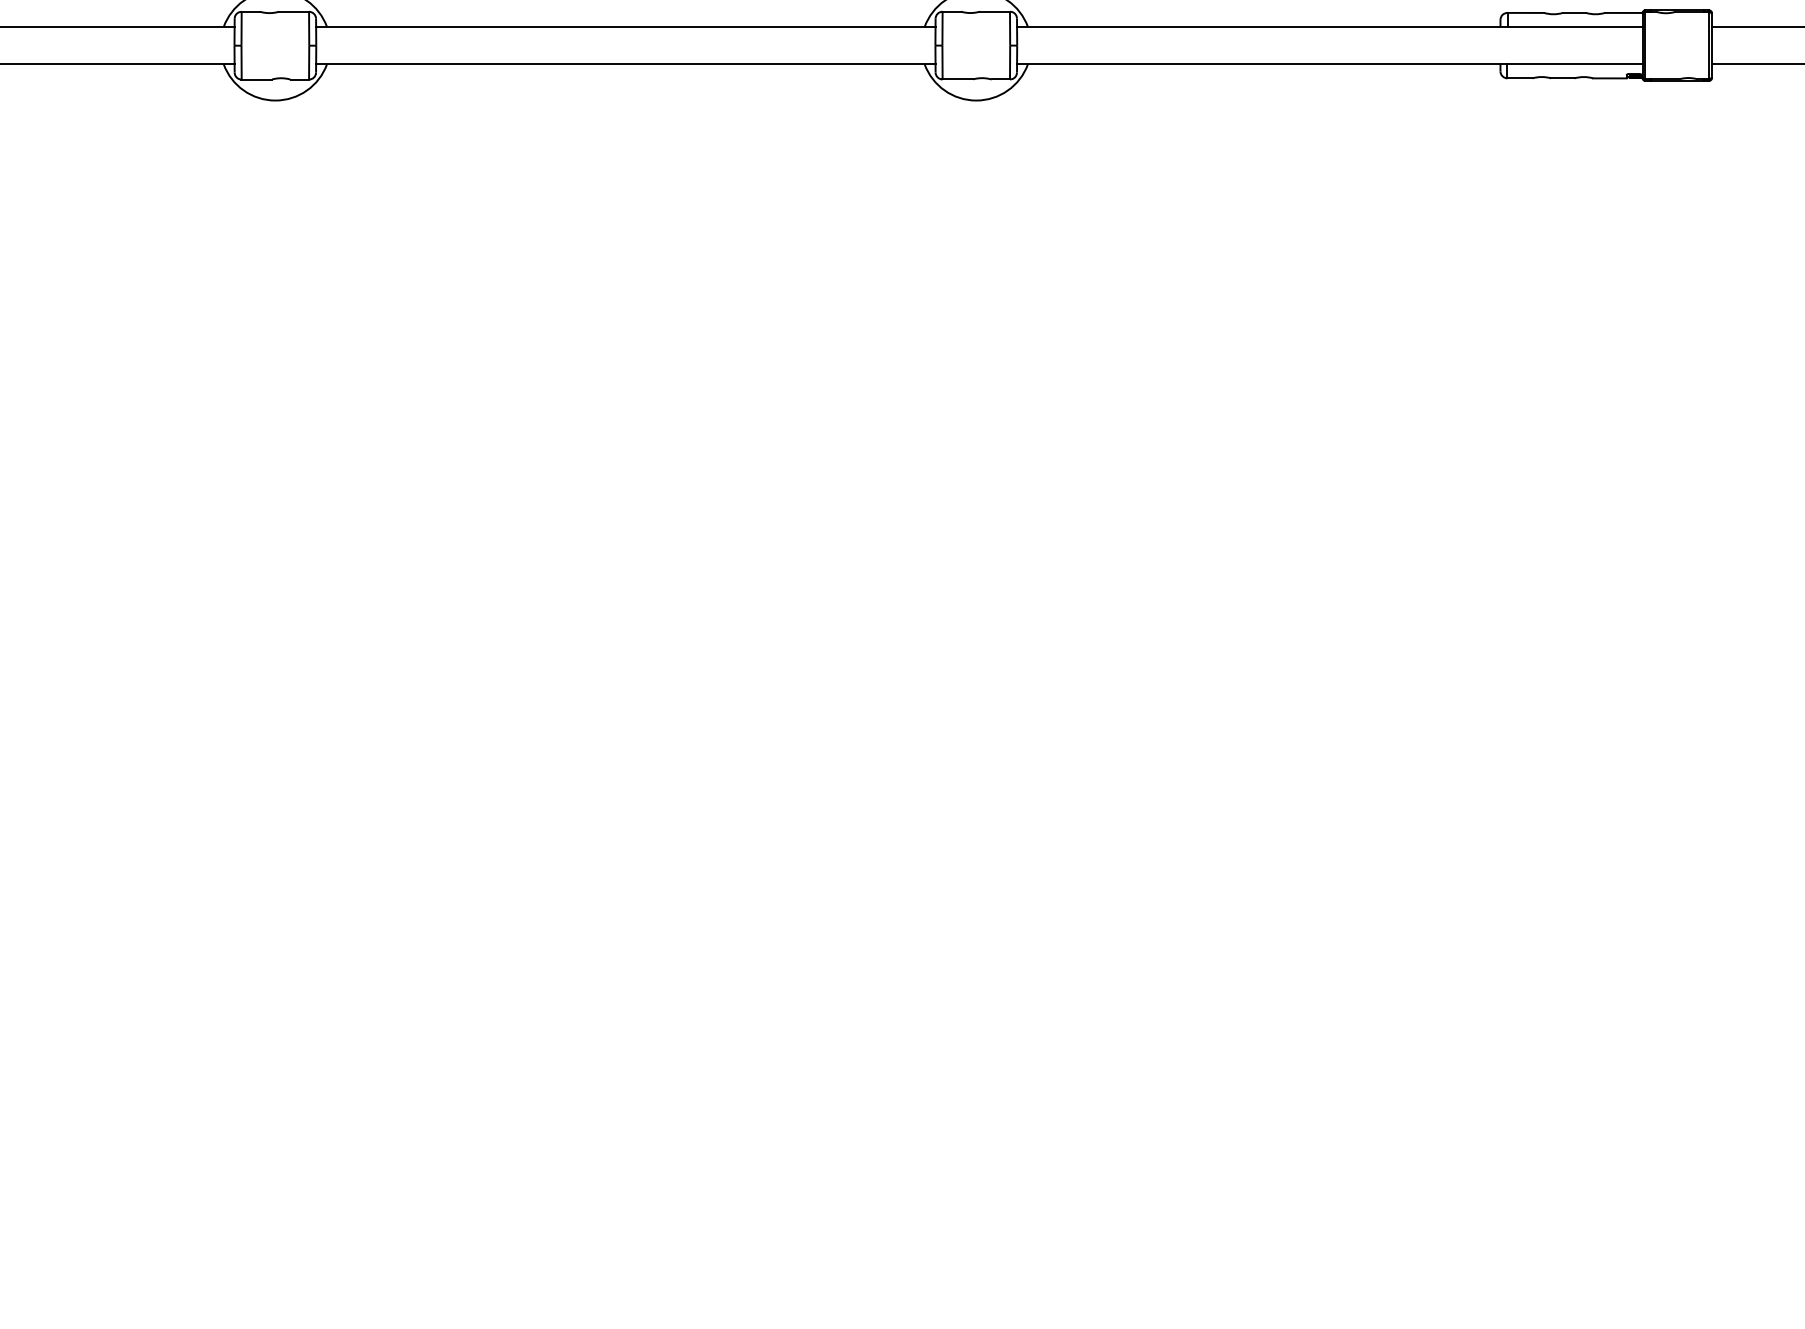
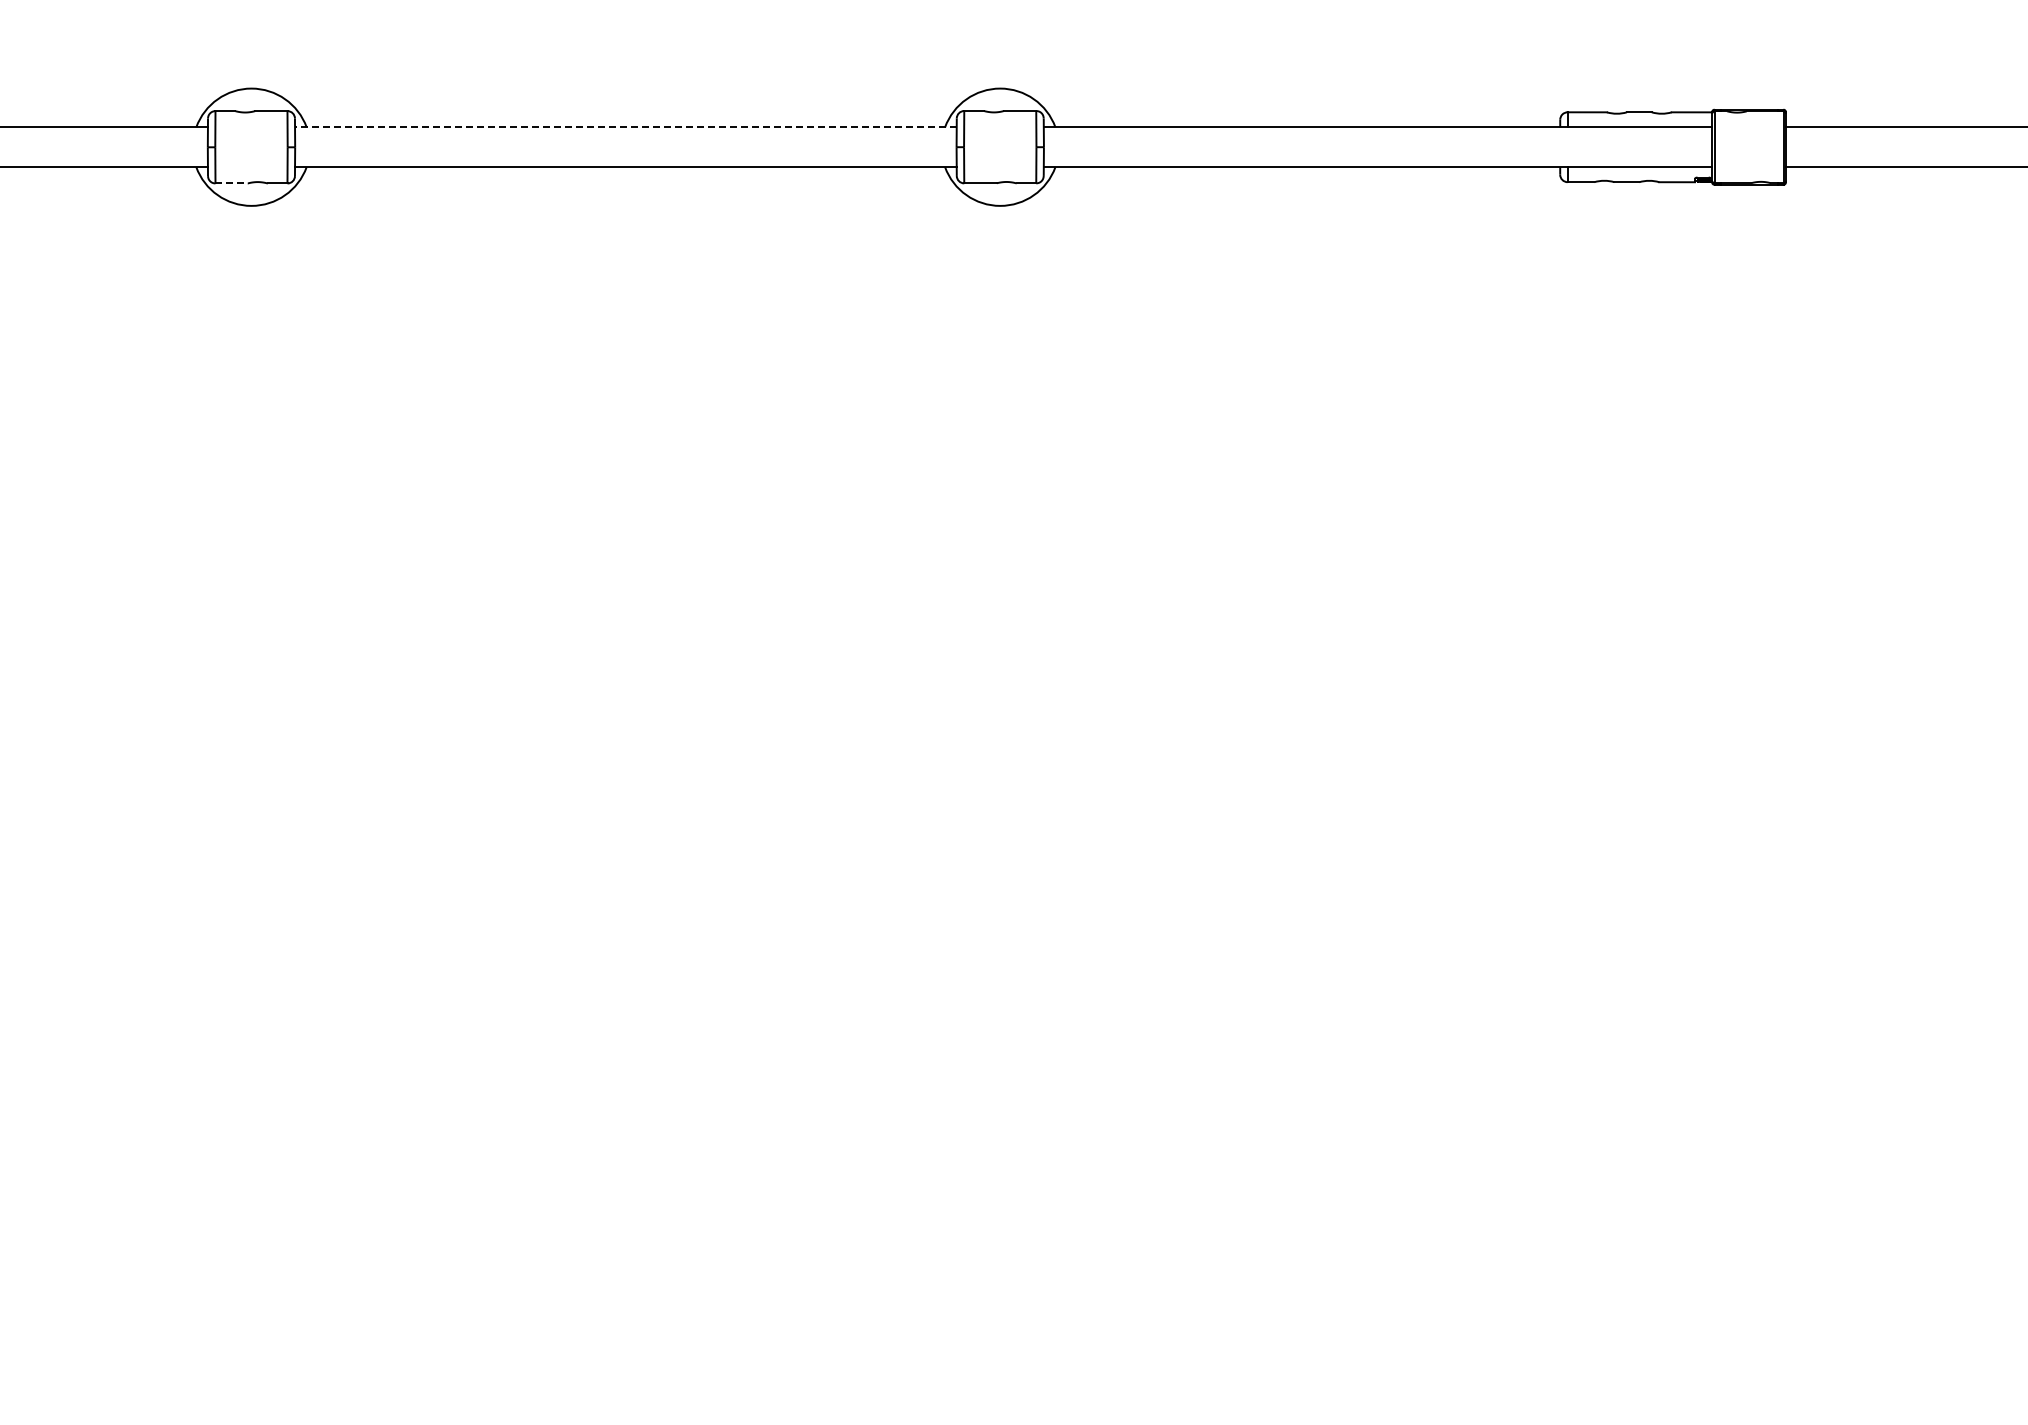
line: (625, 27) -> (625, 127), solid -> dashed
line: (257, 79) -> (232, 183), solid -> dashed

